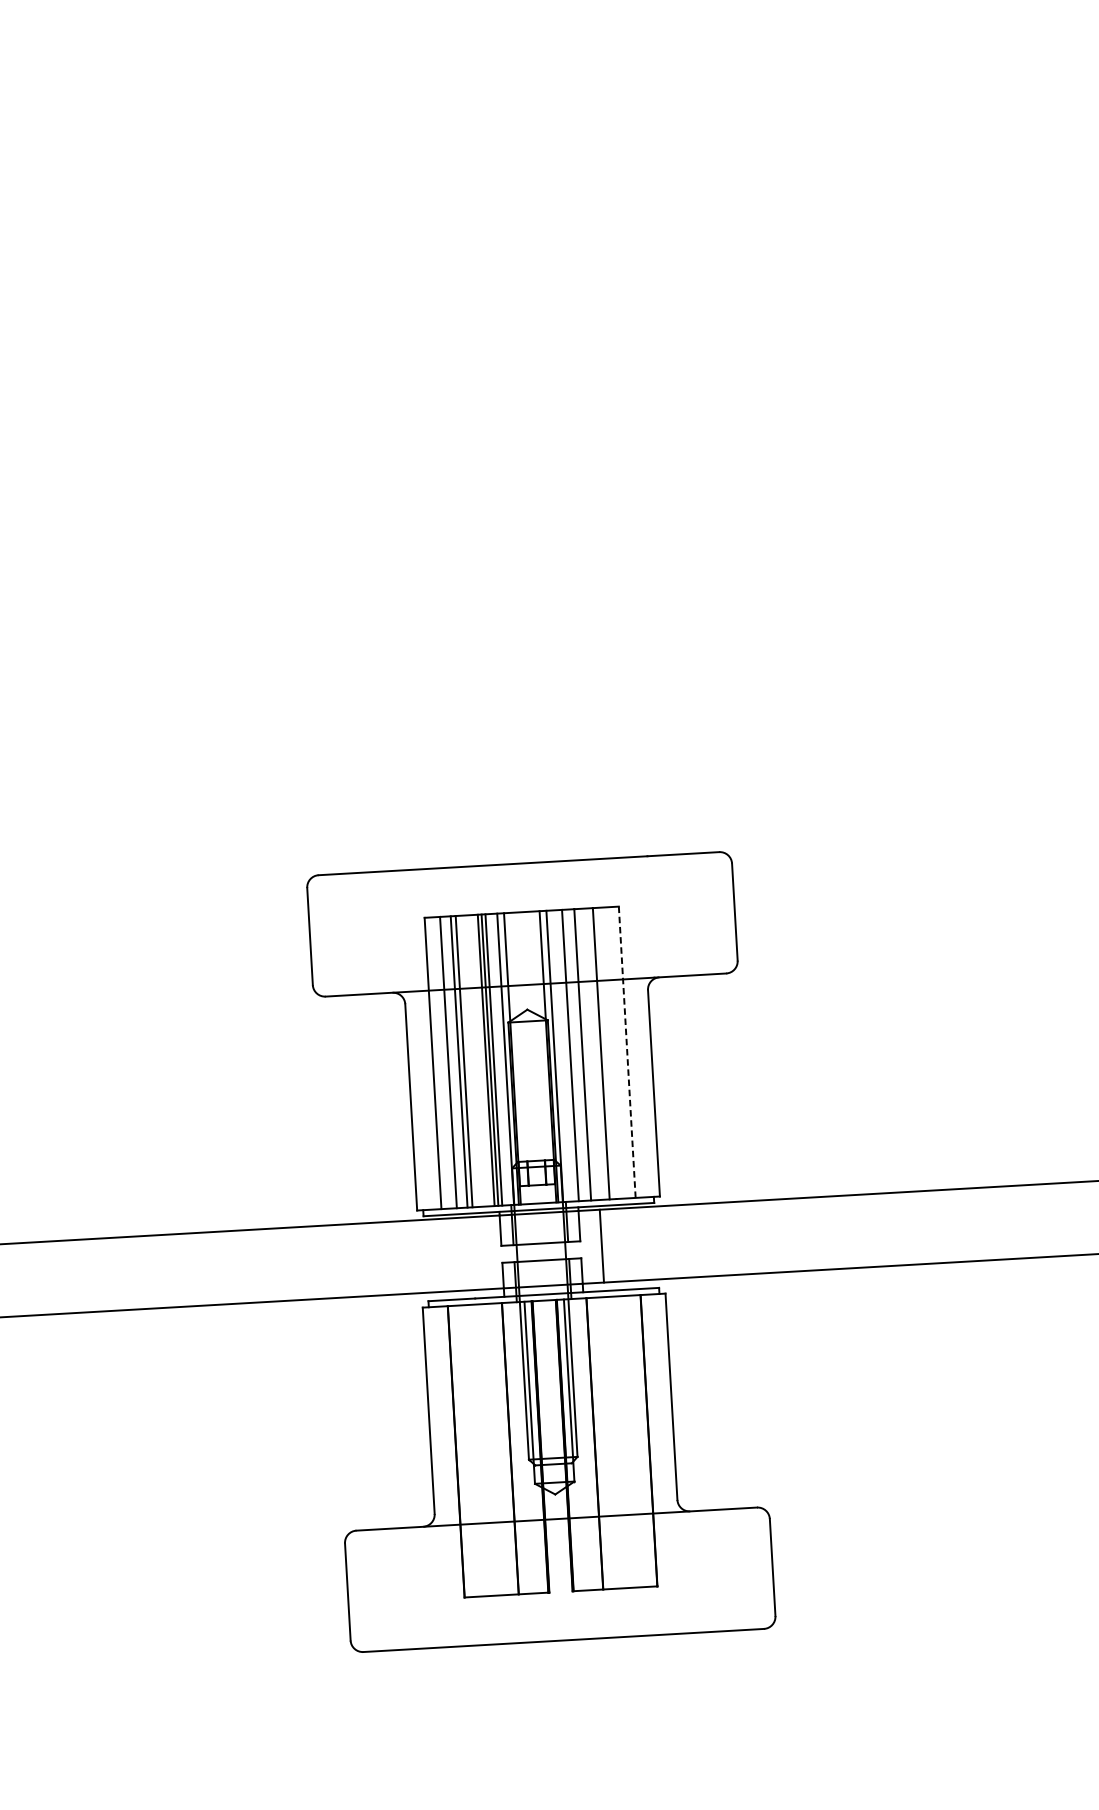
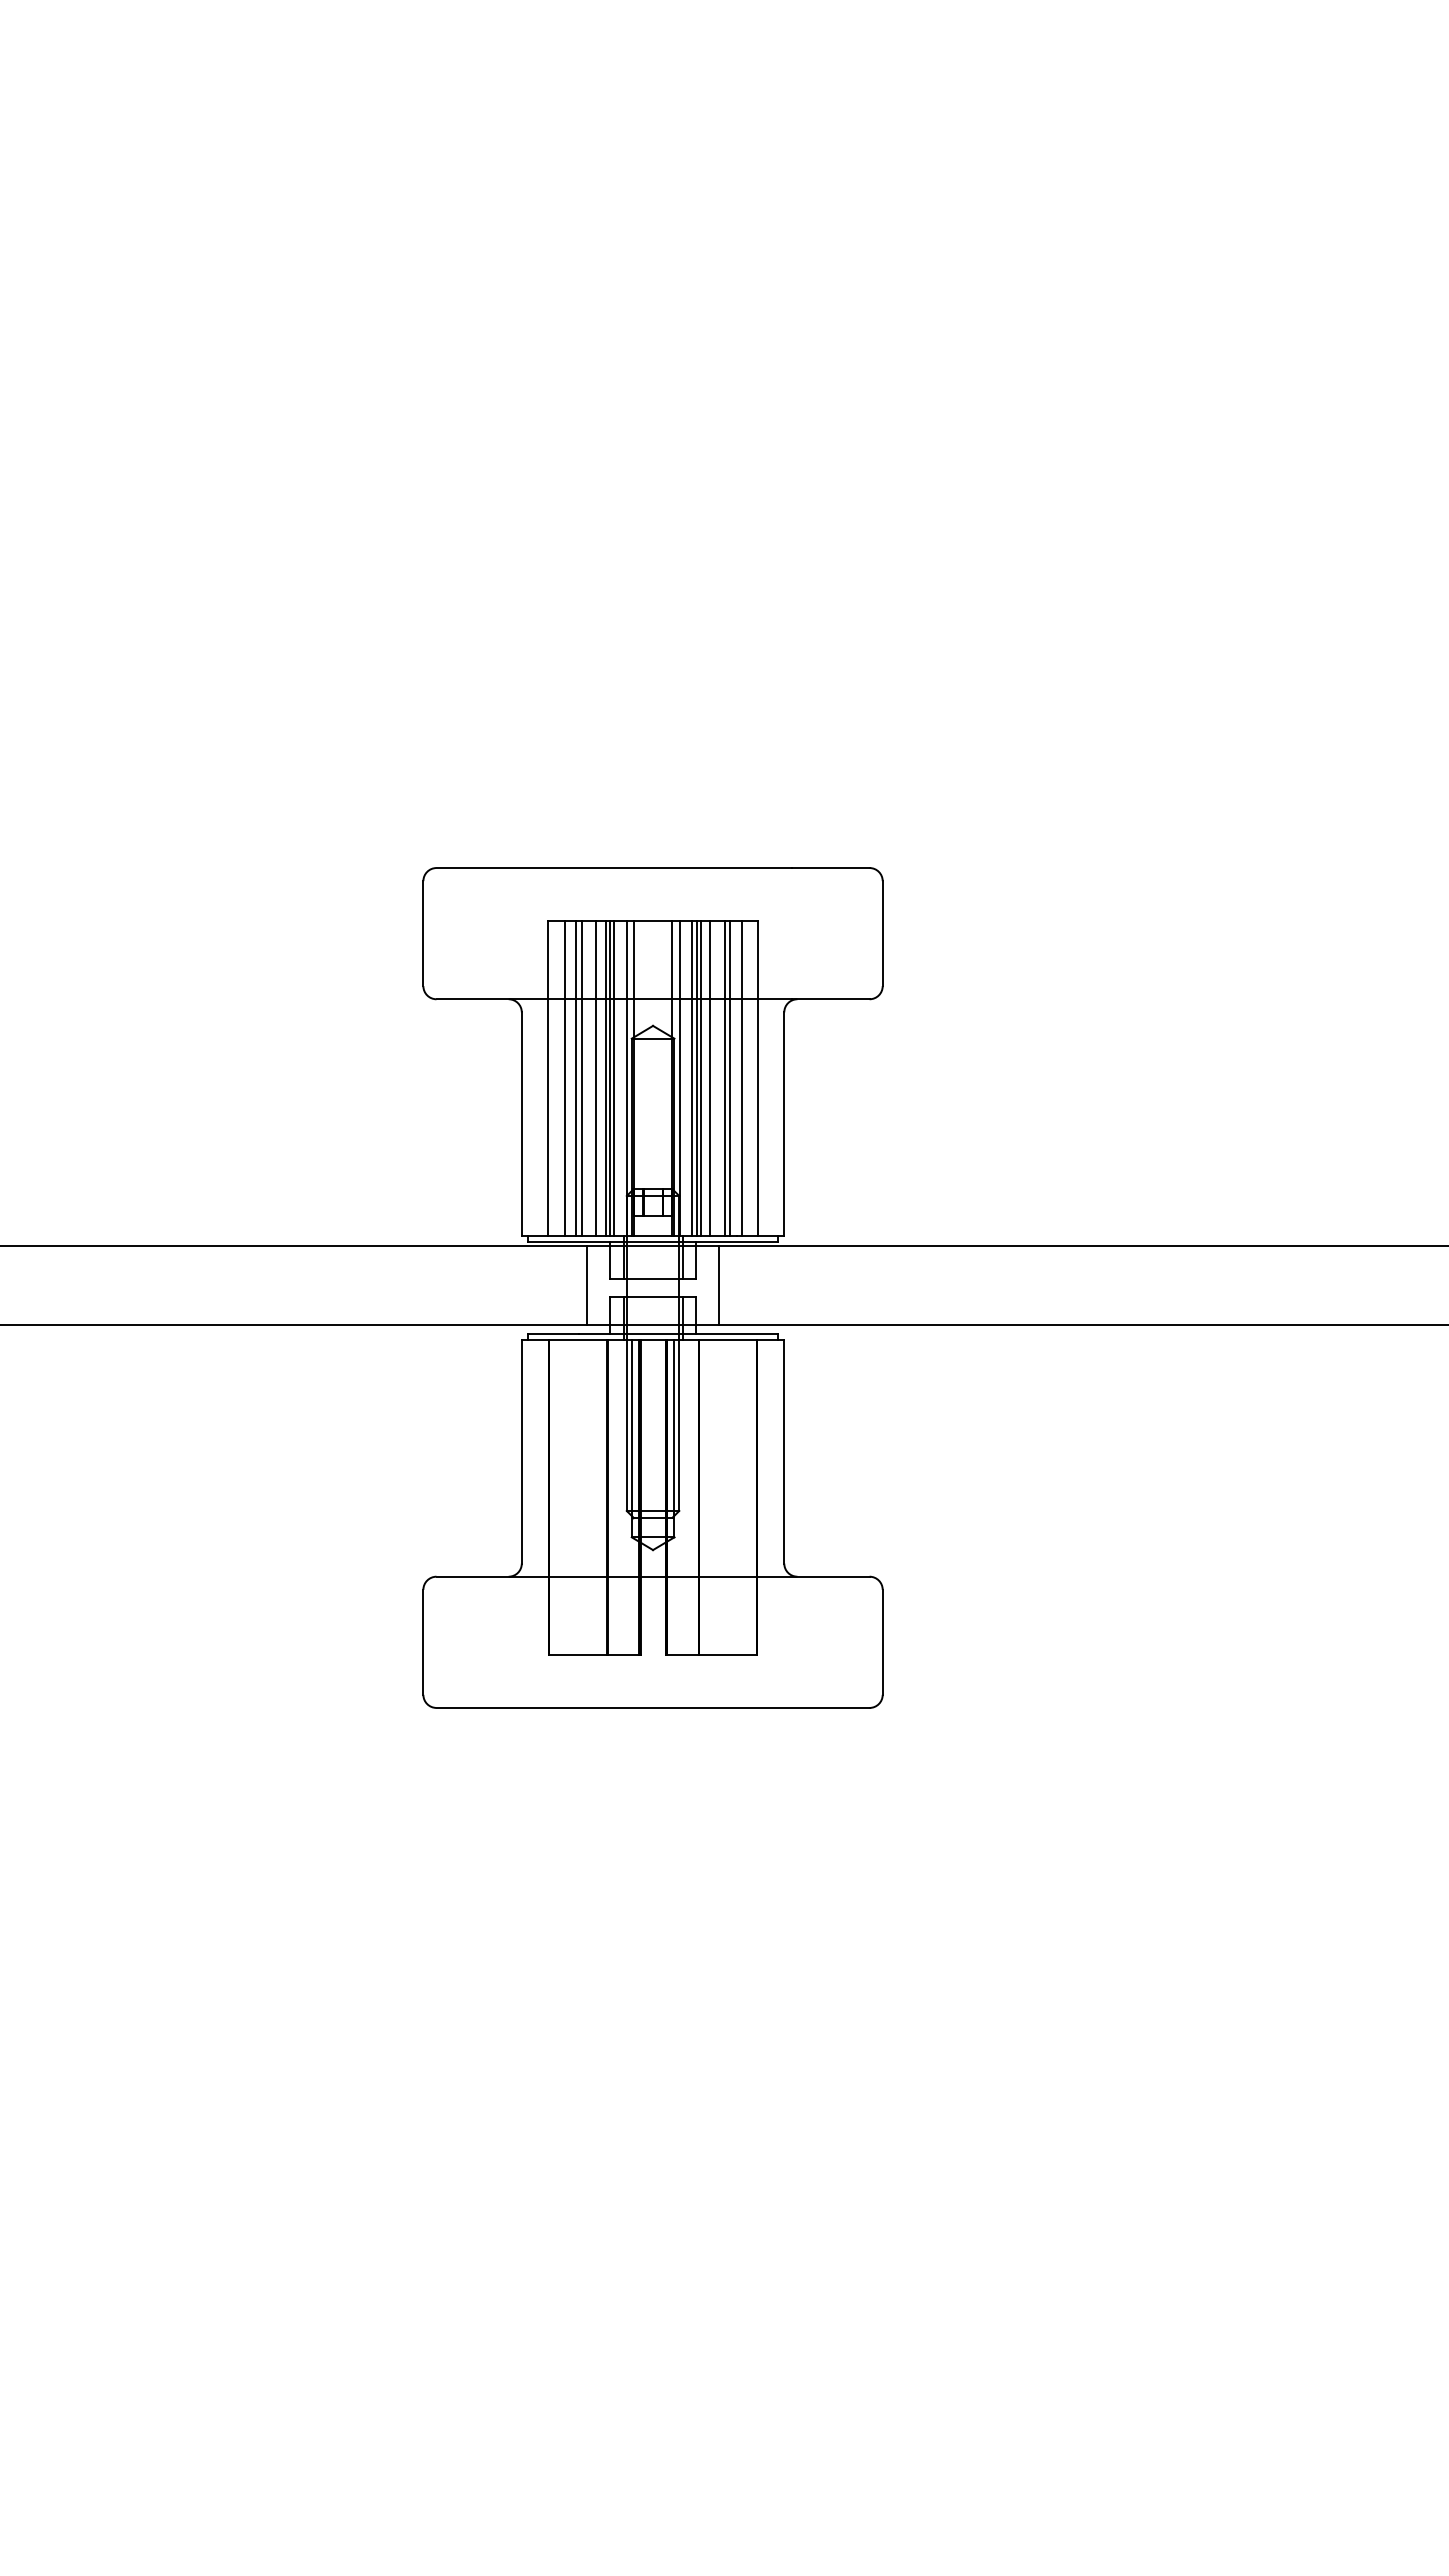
line: (627, 1051) -> (758, 1077), dashed -> solid
line: (611, 1052) -> (741, 1077), added
line: (596, 1053) -> (724, 1077), added
line: (574, 1054) -> (700, 1077), added
line: (566, 1055) -> (692, 1077), added
line: (477, 1060) -> (596, 1077), added
line: (480, 1253) -> (587, 1285), added

